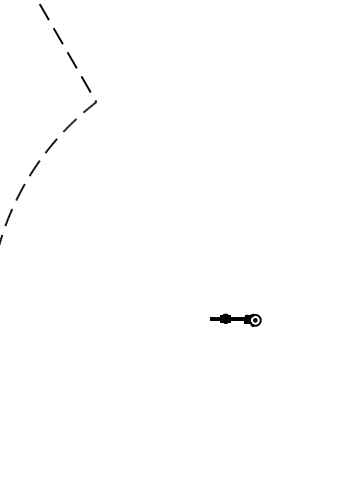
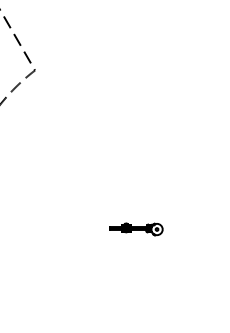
part: (235, 320) -> (136, 229), size x1.43

